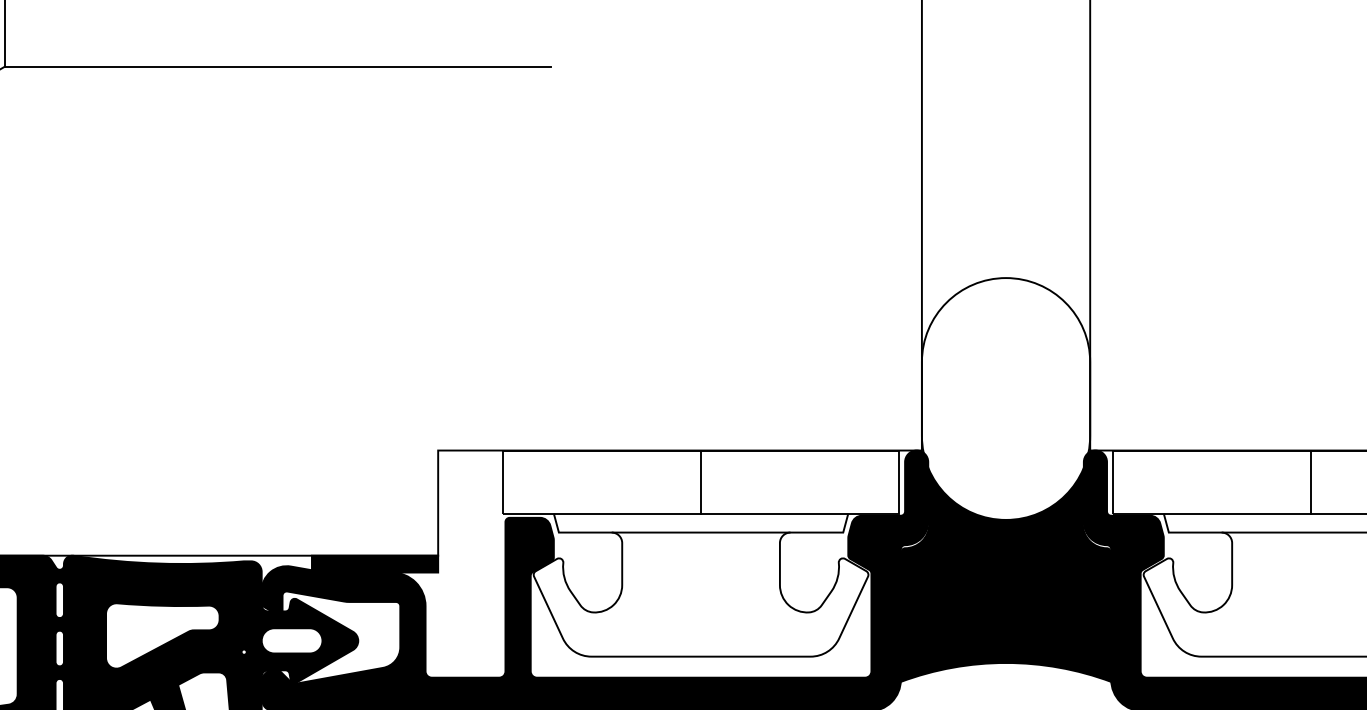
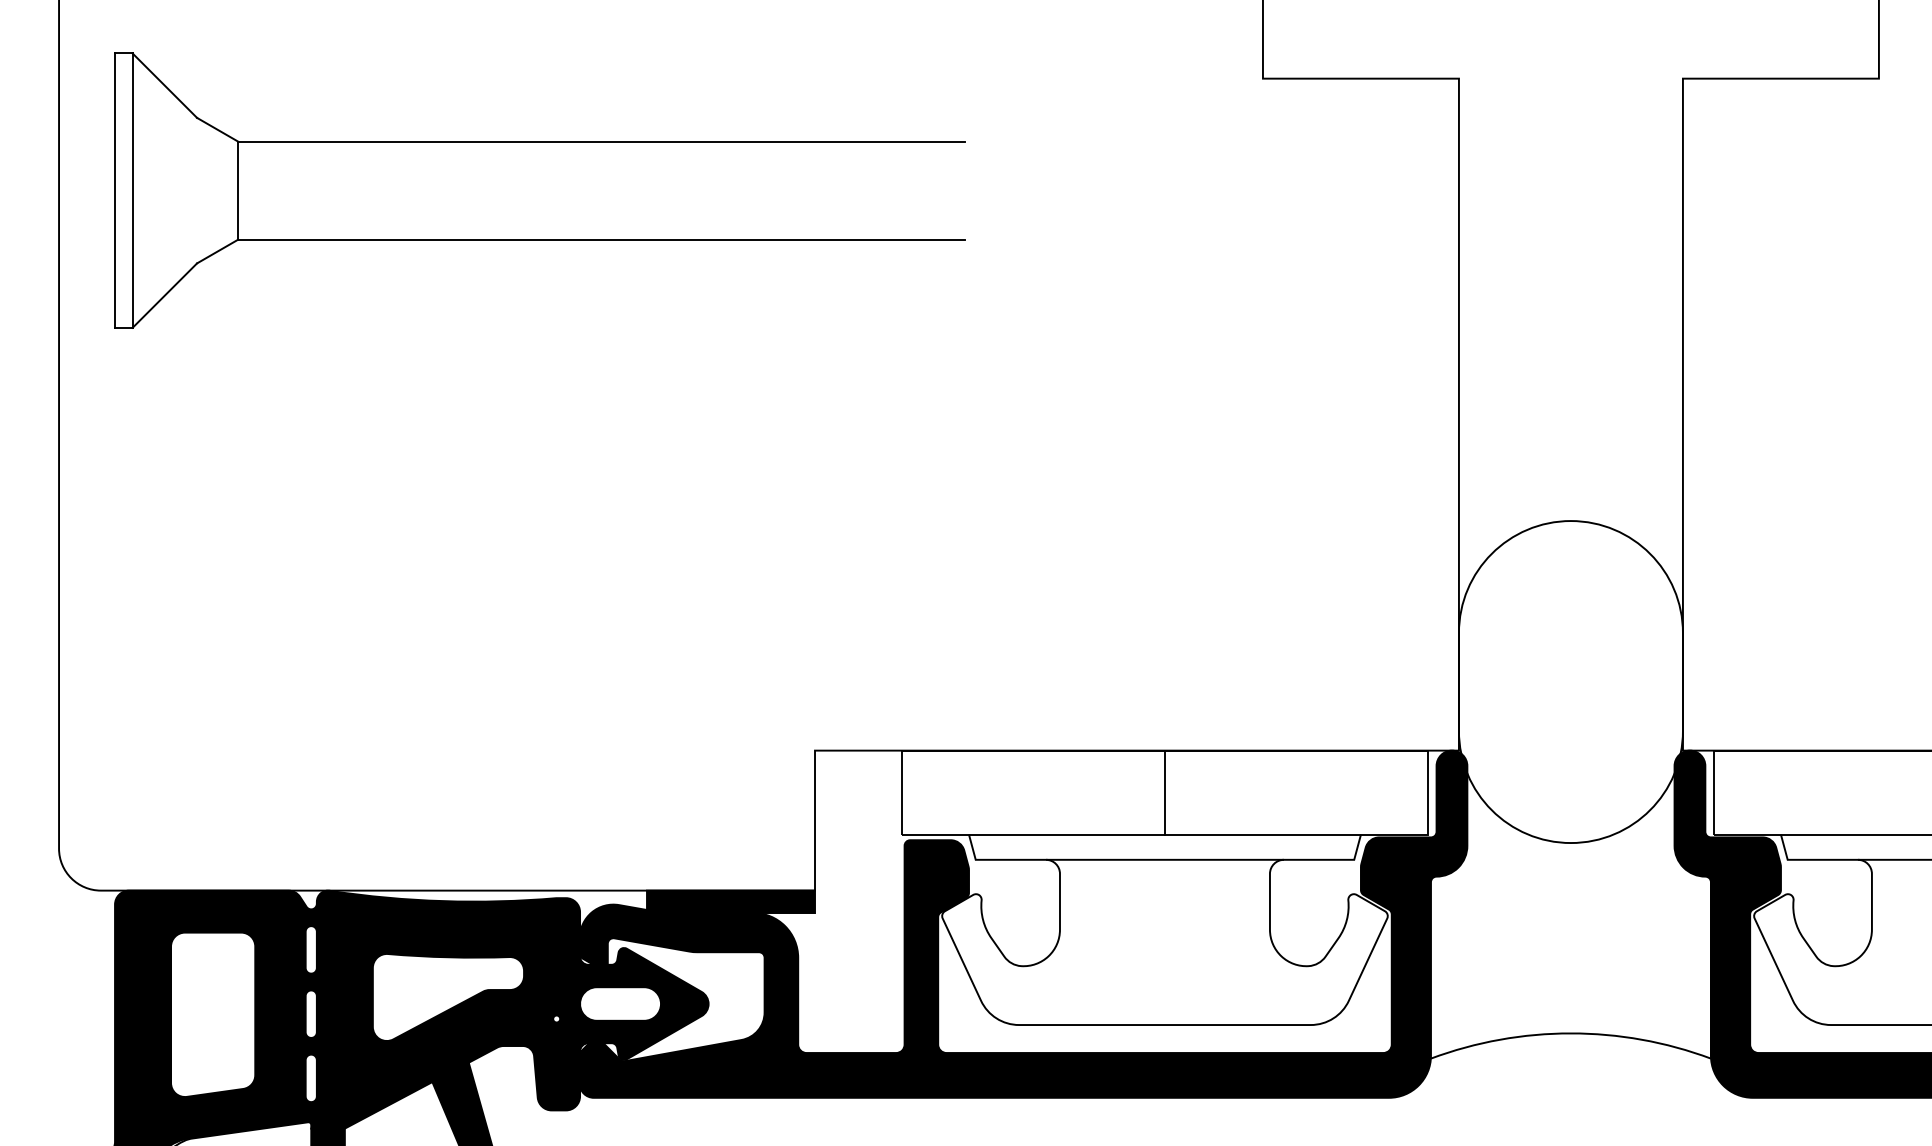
fill: (1005, 574) -> (1570, 915), removed

